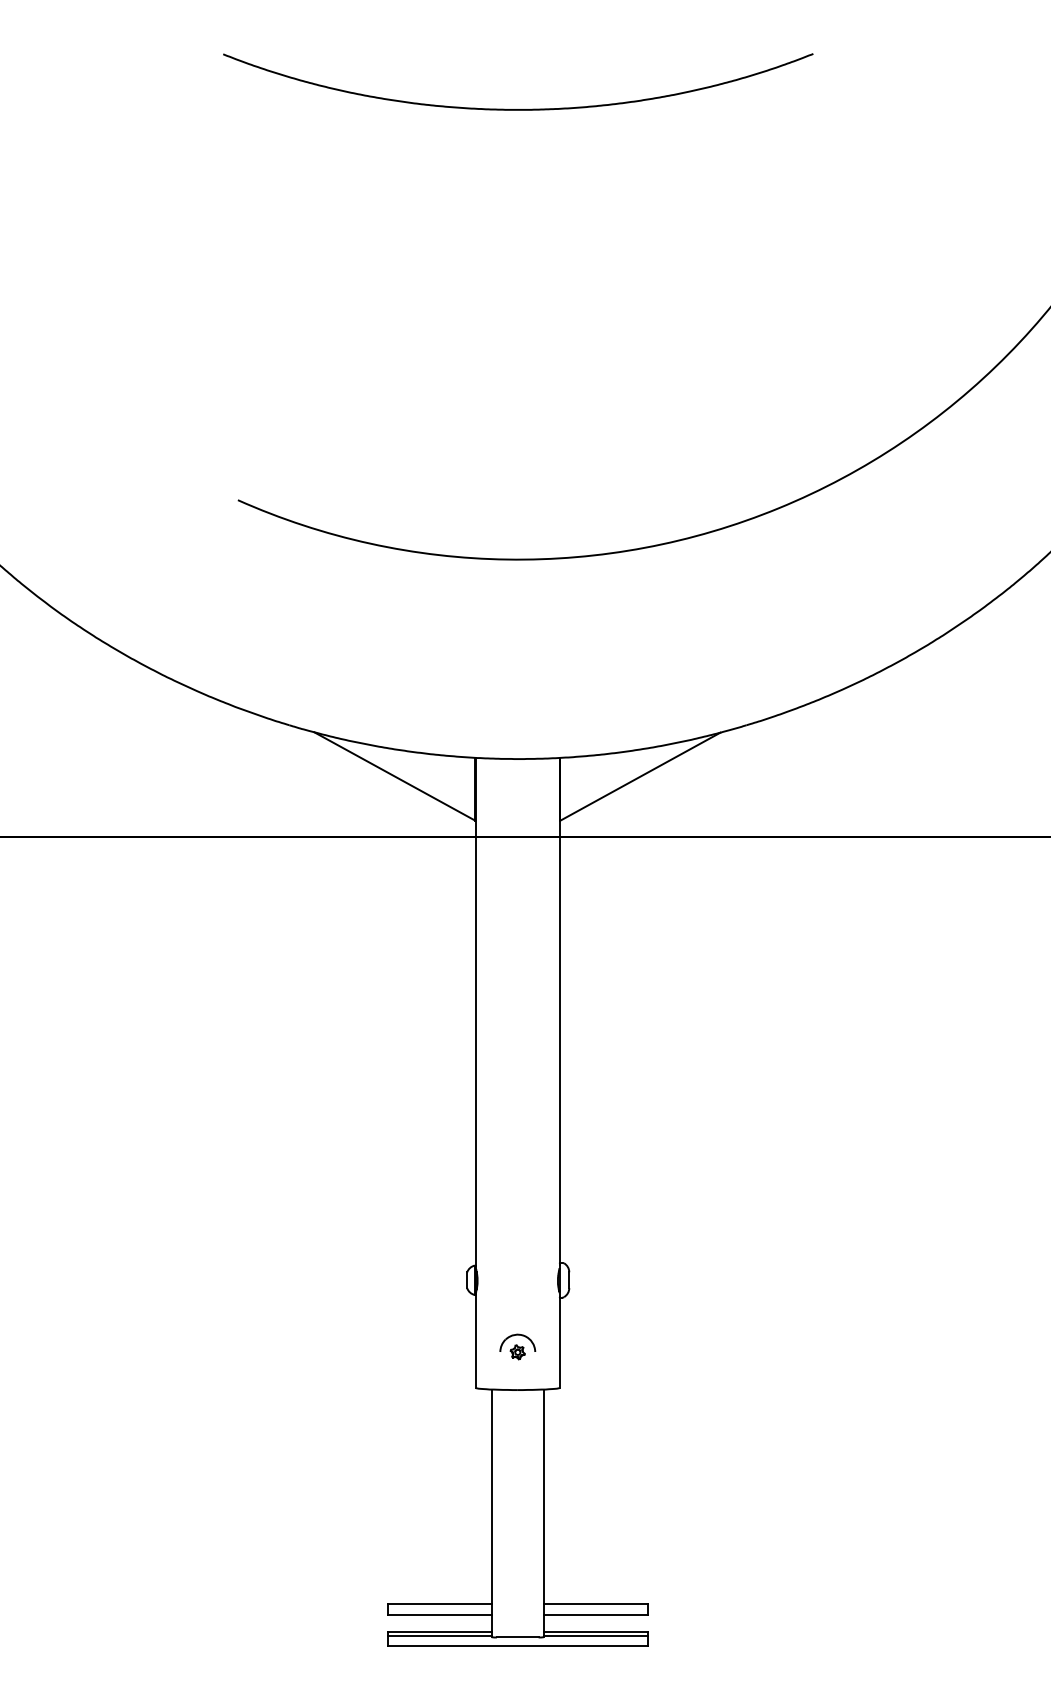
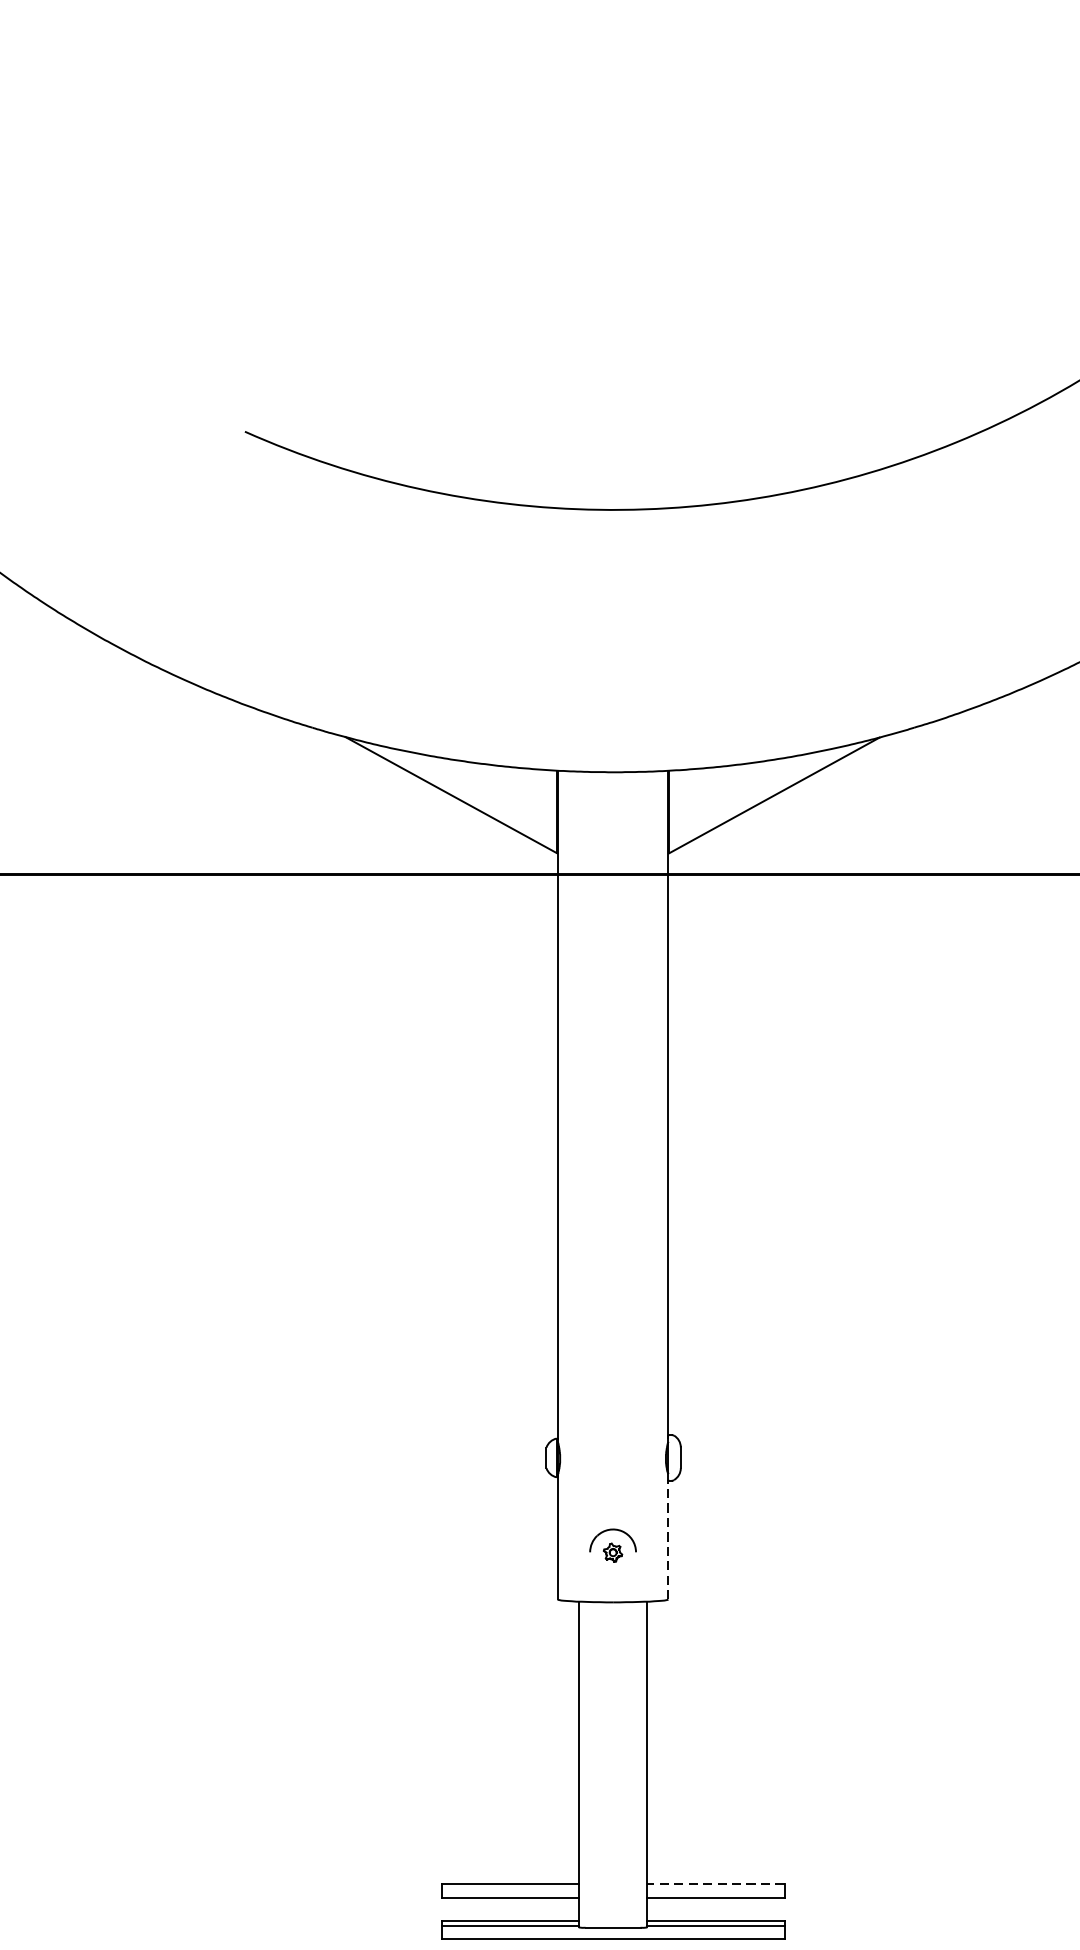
line: (559, 1341) -> (667, 1538), solid -> dashed
line: (595, 1604) -> (715, 1884), solid -> dashed

